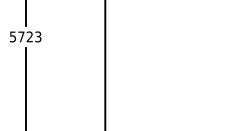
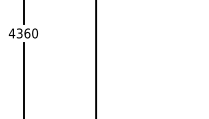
text: (25, 36) -> (23, 33), 5723 -> 4360

